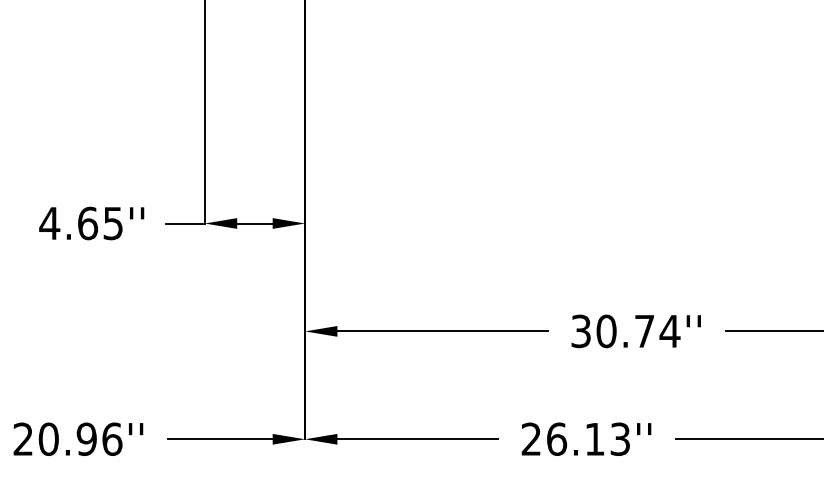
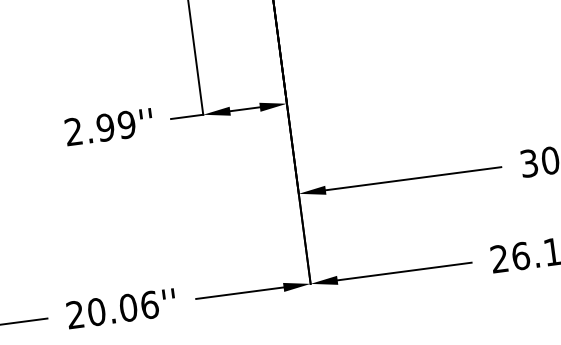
text: (81, 223) -> (100, 128), 4.65'' -> 2.99''
text: (86, 438) -> (128, 307), 20.96'' -> 20.06''

